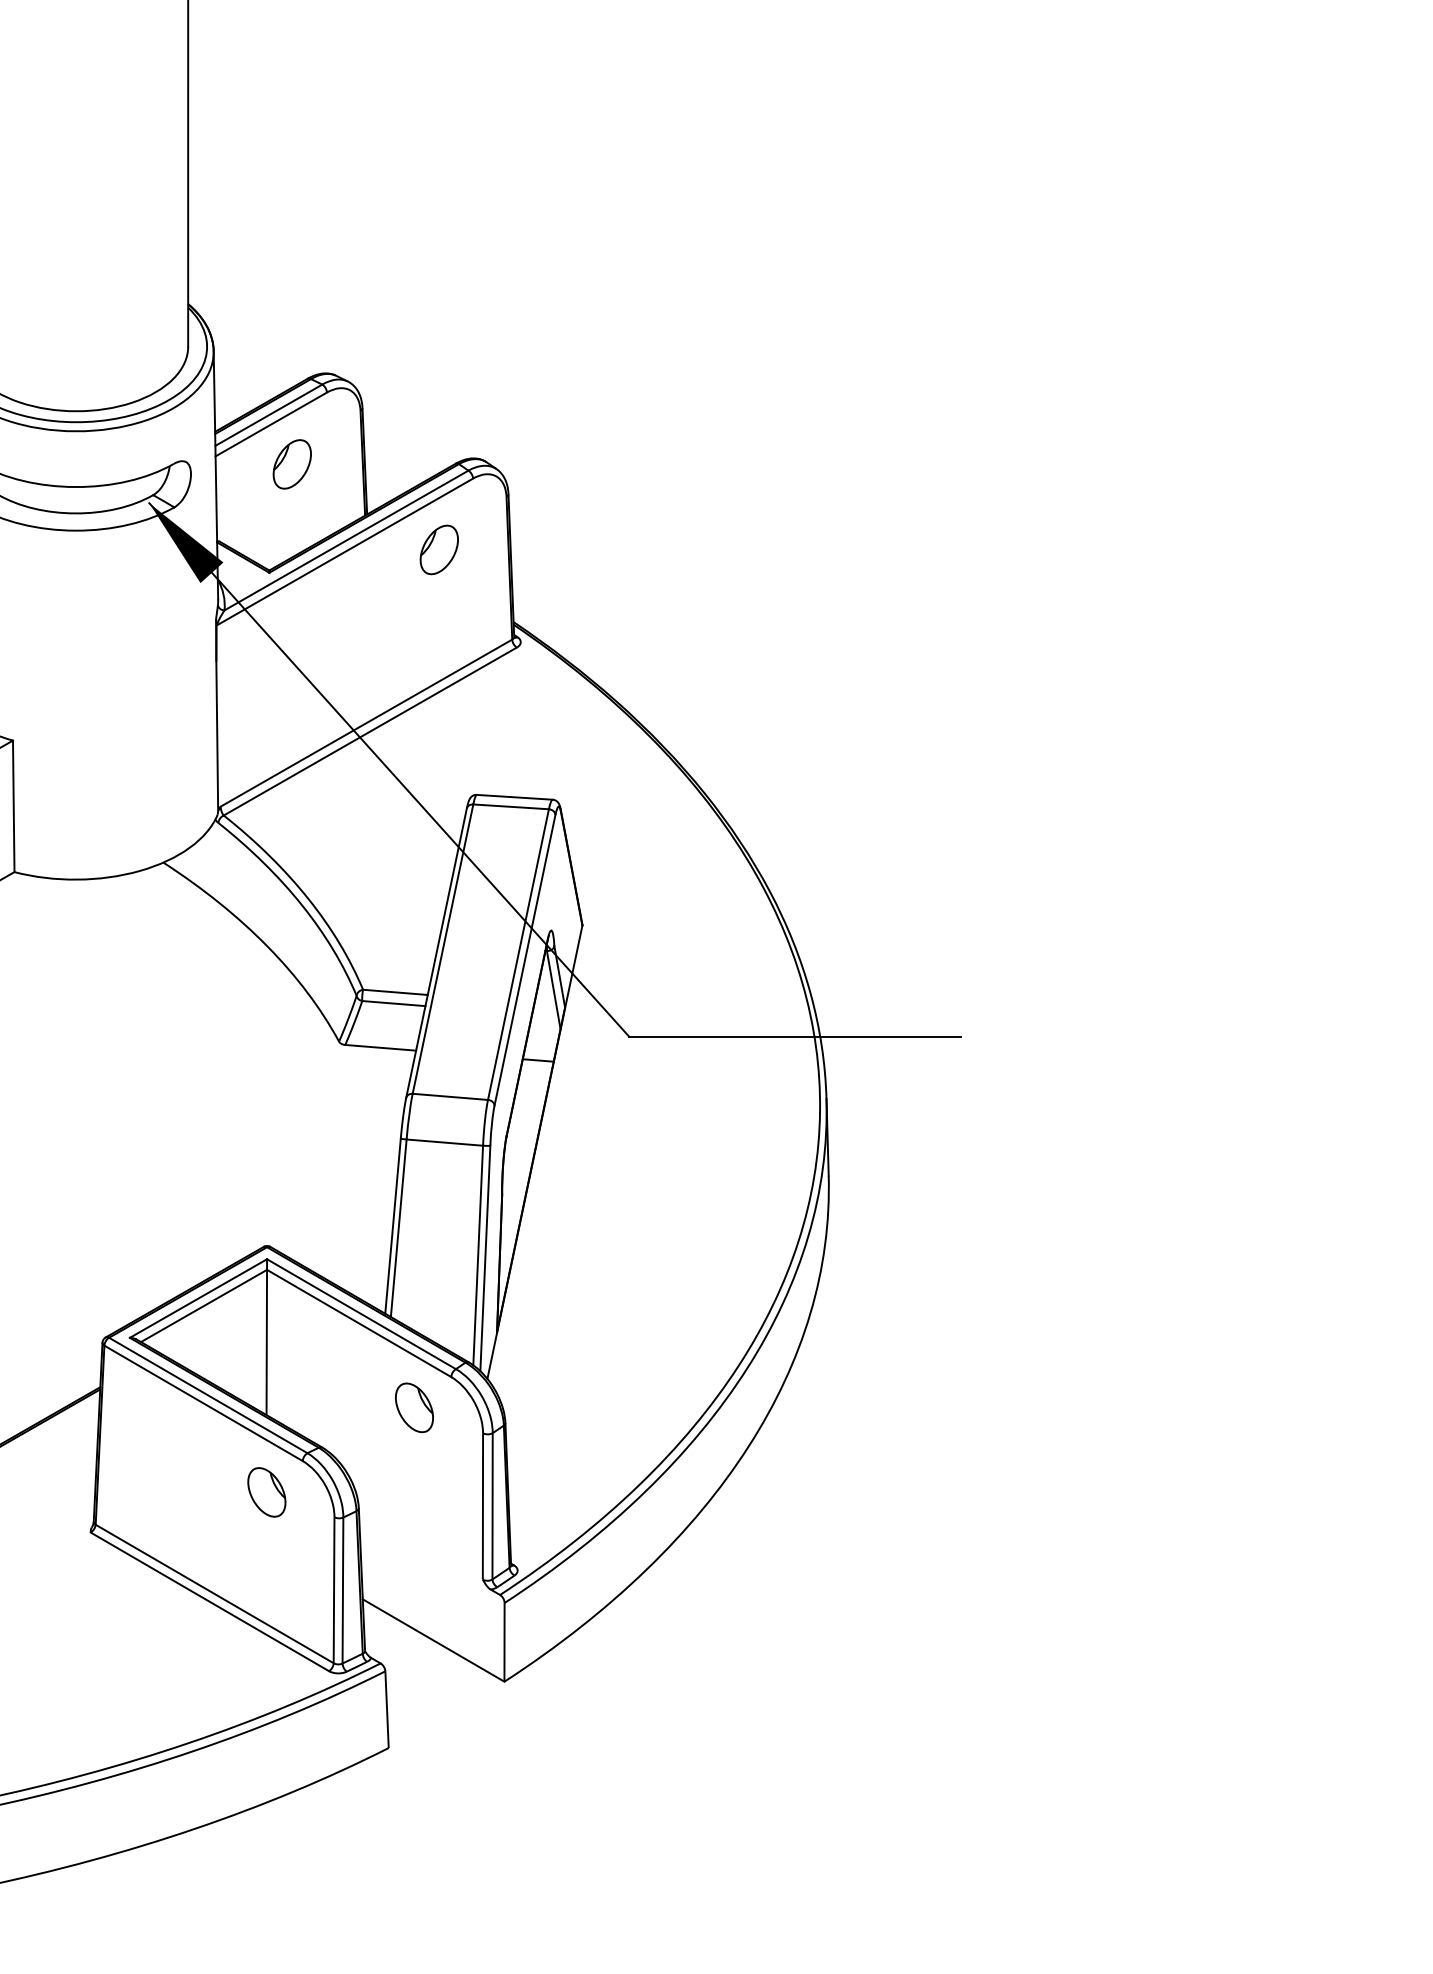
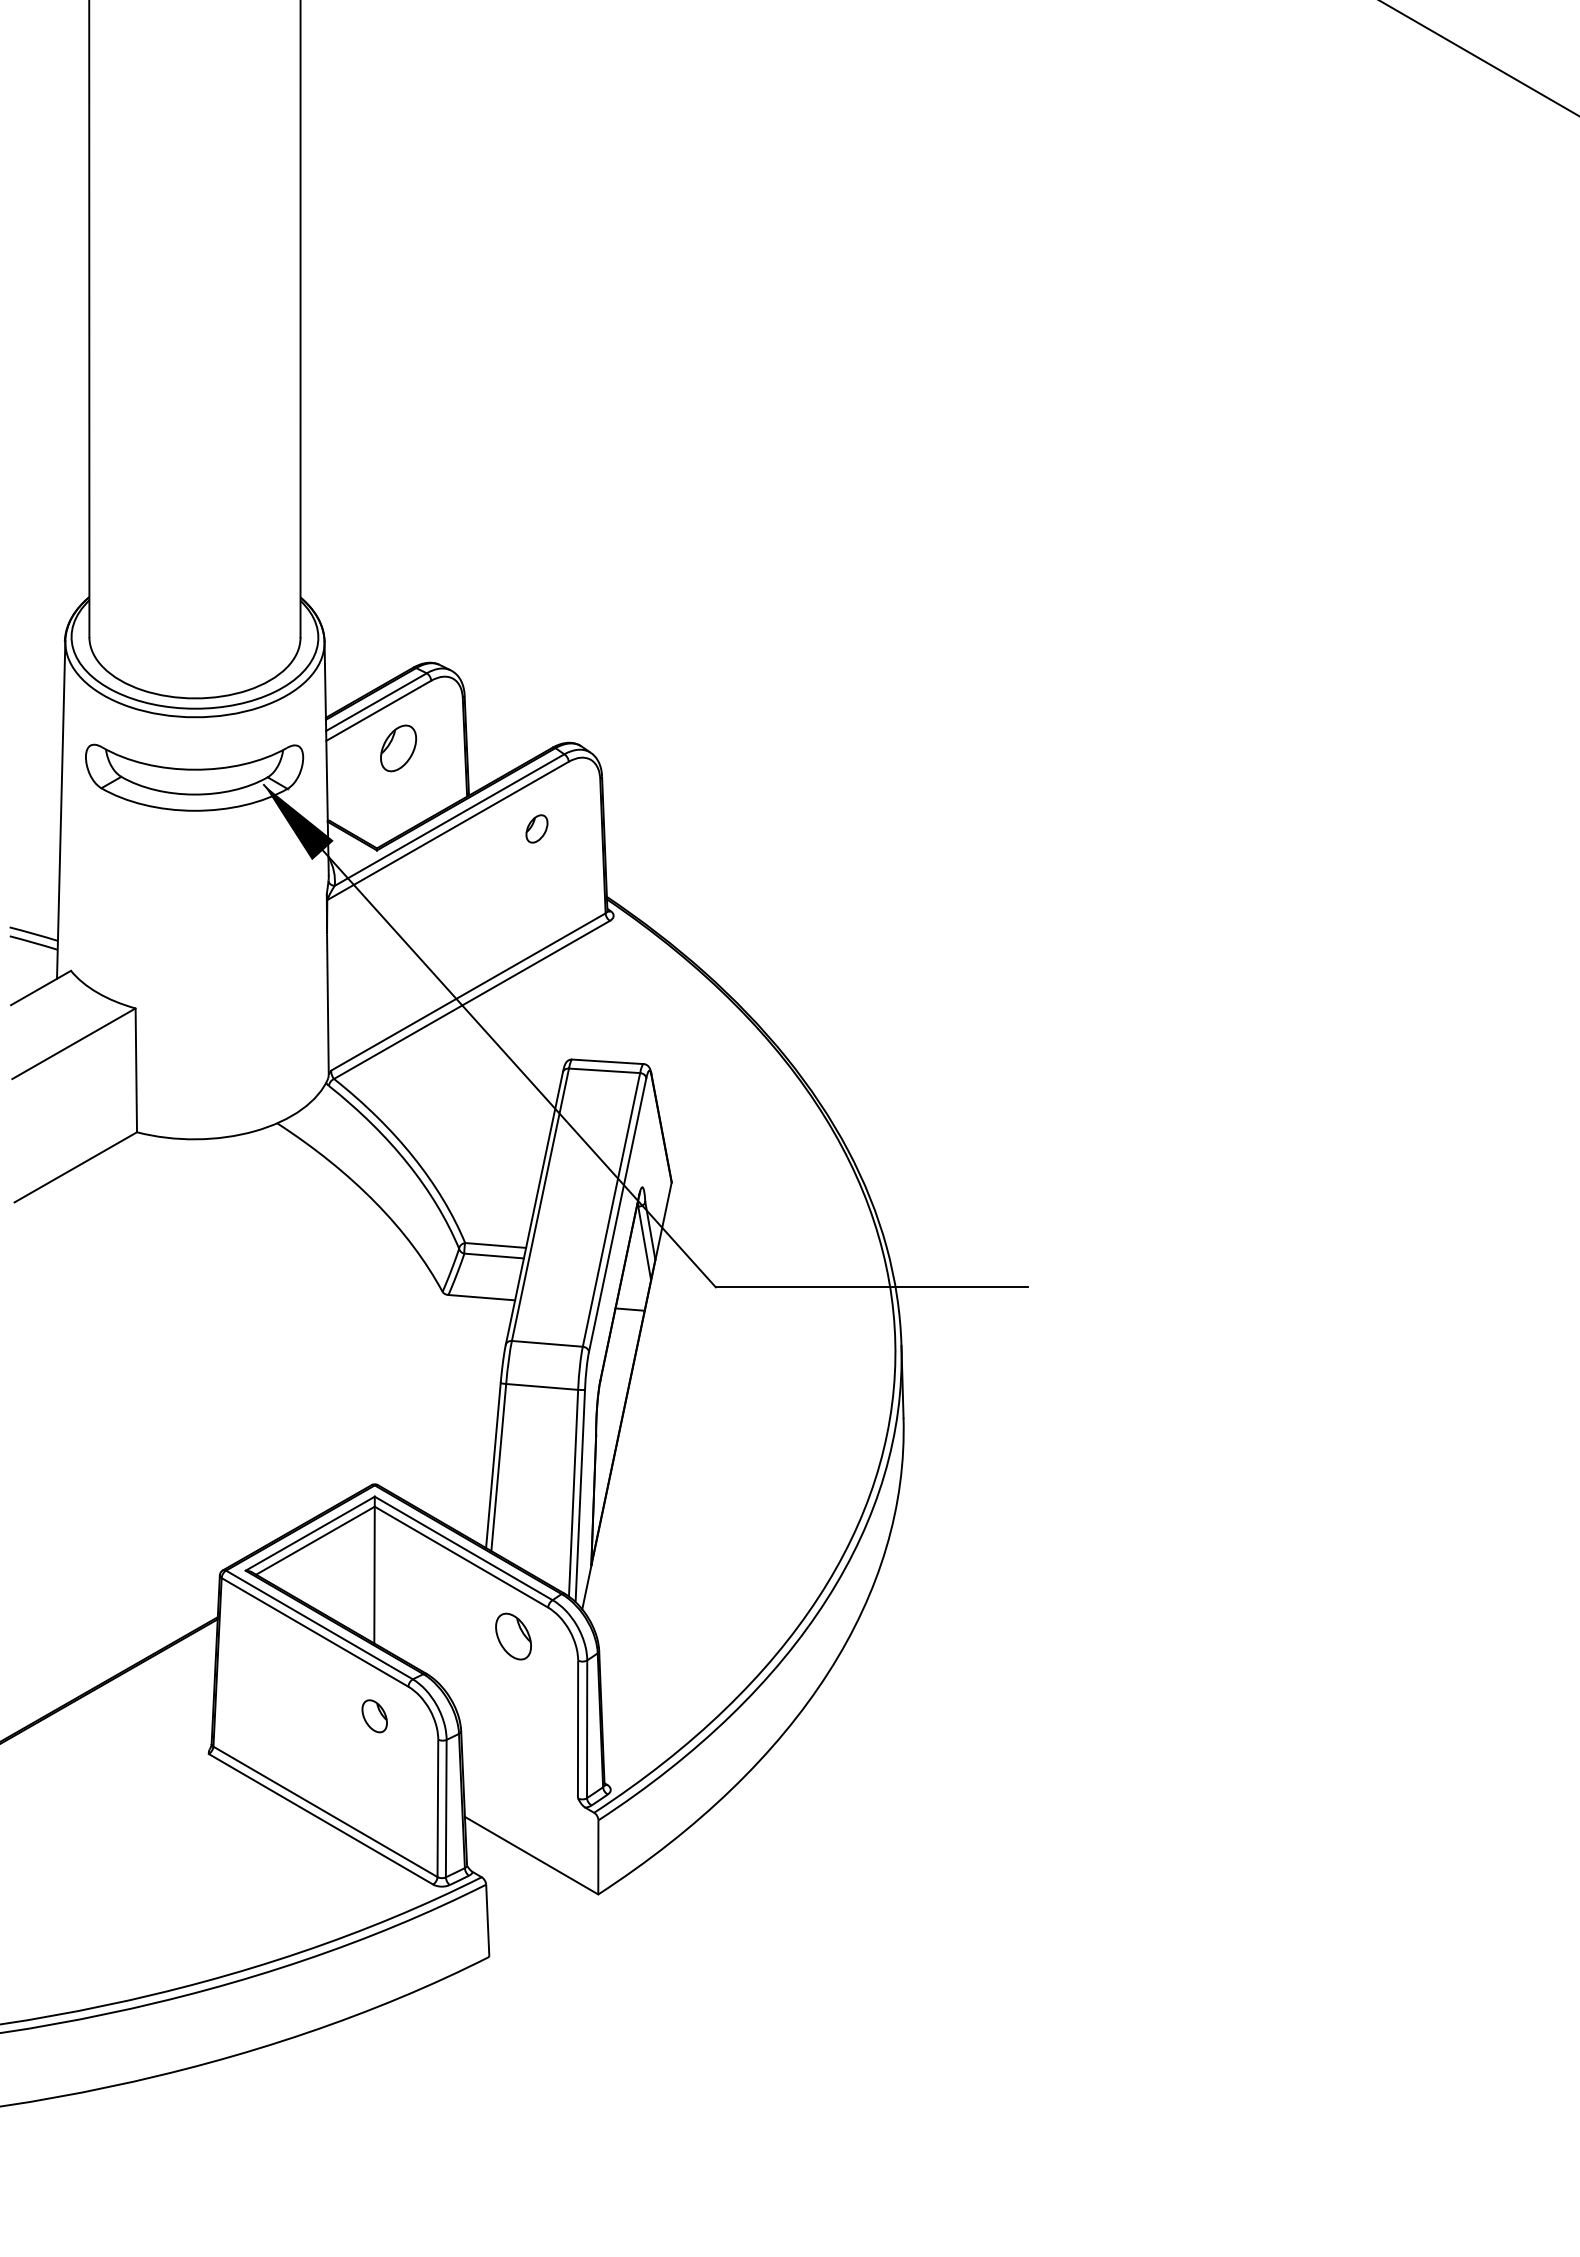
part: (438, 549) -> (536, 828), size x0.6
part: (266, 1492) -> (374, 1716), size x0.7

